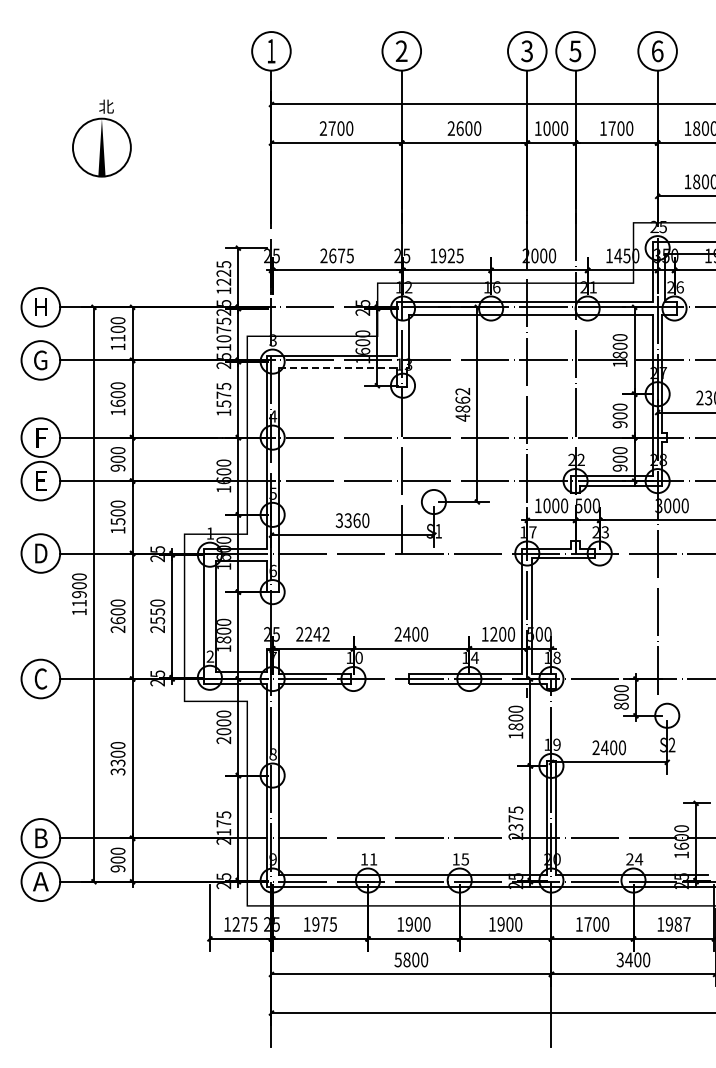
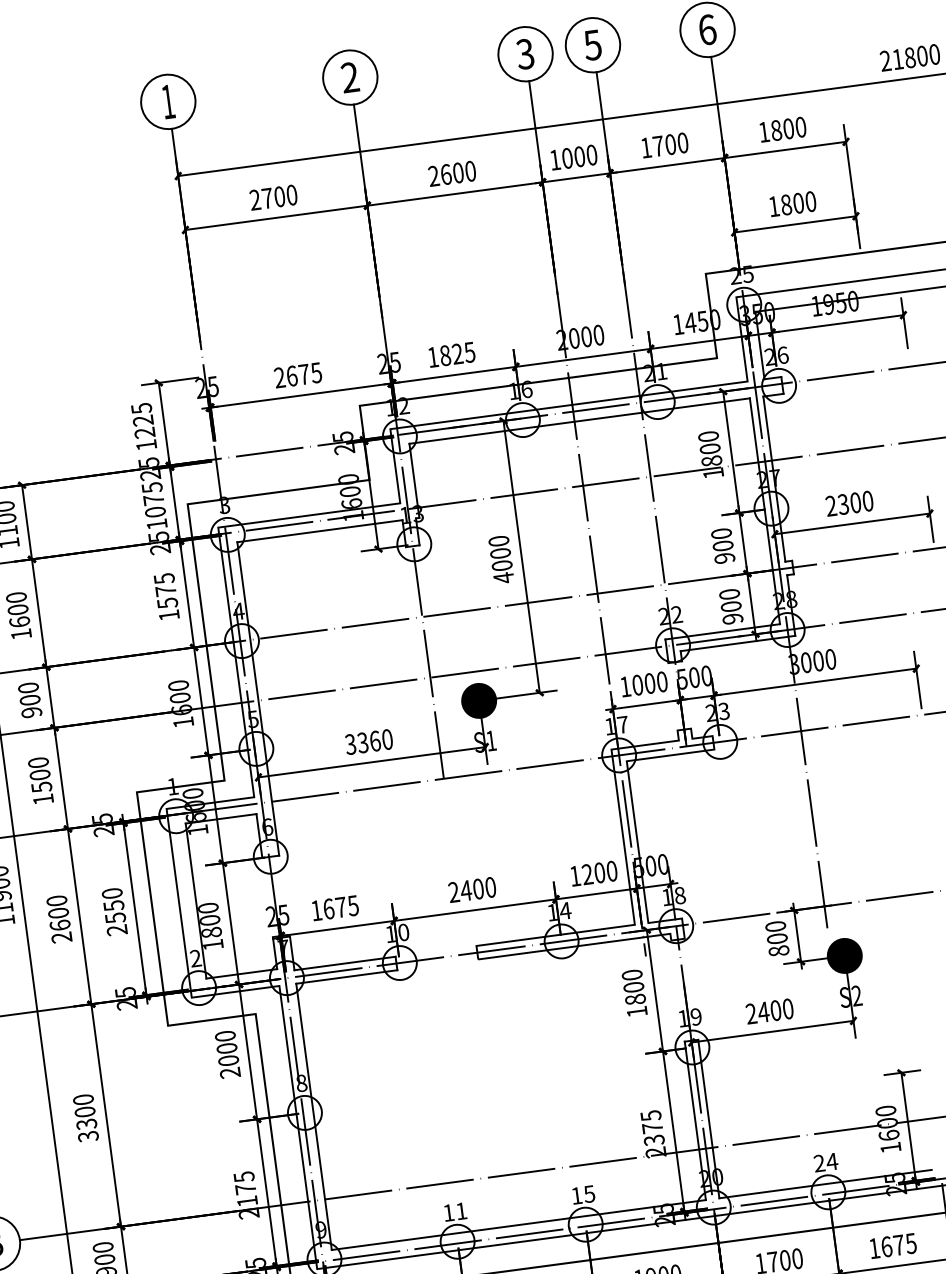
text: (442, 255) -> (445, 355), 1925 -> 1825
line: (338, 367) -> (320, 530), dashed -> solid
text: (462, 400) -> (500, 553), 4862 -> 4000
fill: (433, 501) -> (478, 700), added
text: (312, 634) -> (334, 908), 2242 -> 1675
fill: (667, 715) -> (845, 955), added
text: (677, 924) -> (897, 1245), 1987 -> 1675

